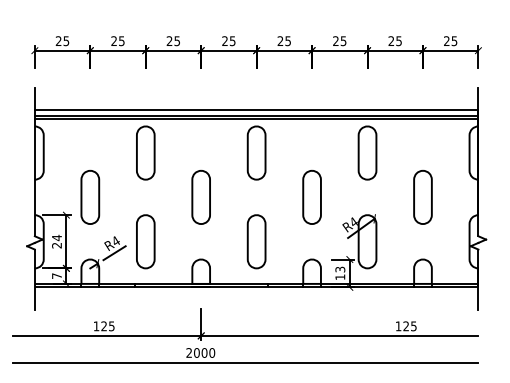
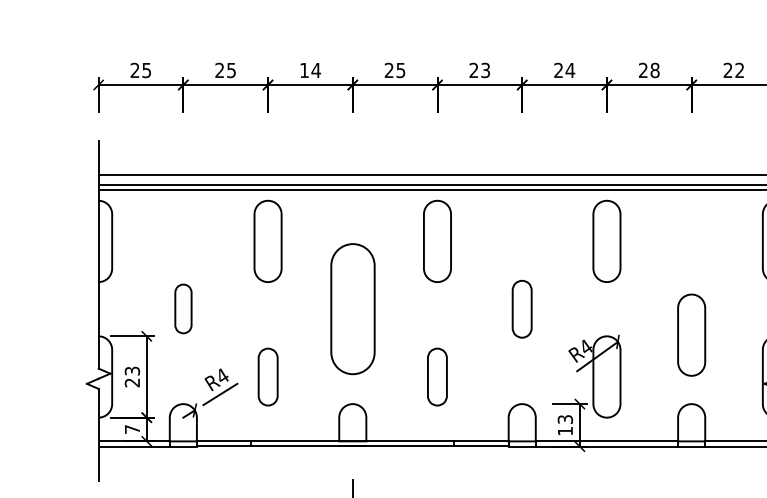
text: (287, 40) -> (484, 69), 25 -> 23
text: (173, 41) -> (310, 70), 25 -> 14
text: (343, 41) -> (570, 70), 25 -> 24
text: (398, 41) -> (654, 70), 25 -> 28
text: (454, 41) -> (739, 70), 25 -> 22
part: (90, 196) -> (183, 307), size x0.6
part: (200, 197) -> (351, 309), size x1.6
part: (311, 197) -> (521, 309), size x0.7
part: (422, 197) -> (690, 335), moved
text: (56, 237) -> (131, 370), 24 -> 23
part: (145, 241) -> (267, 376), size x0.7
part: (256, 241) -> (437, 376), size x0.7

